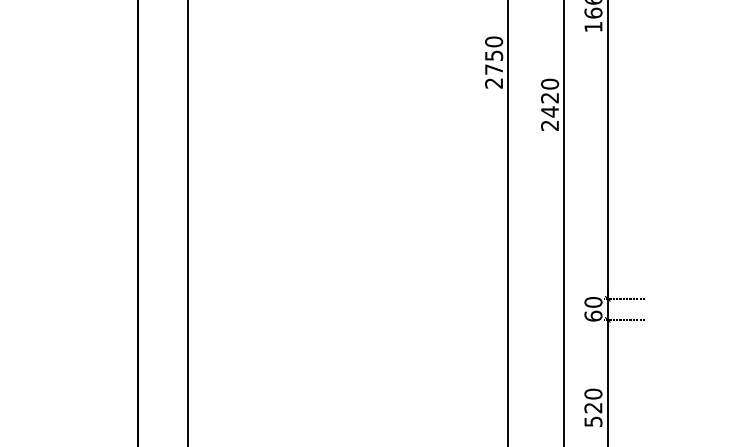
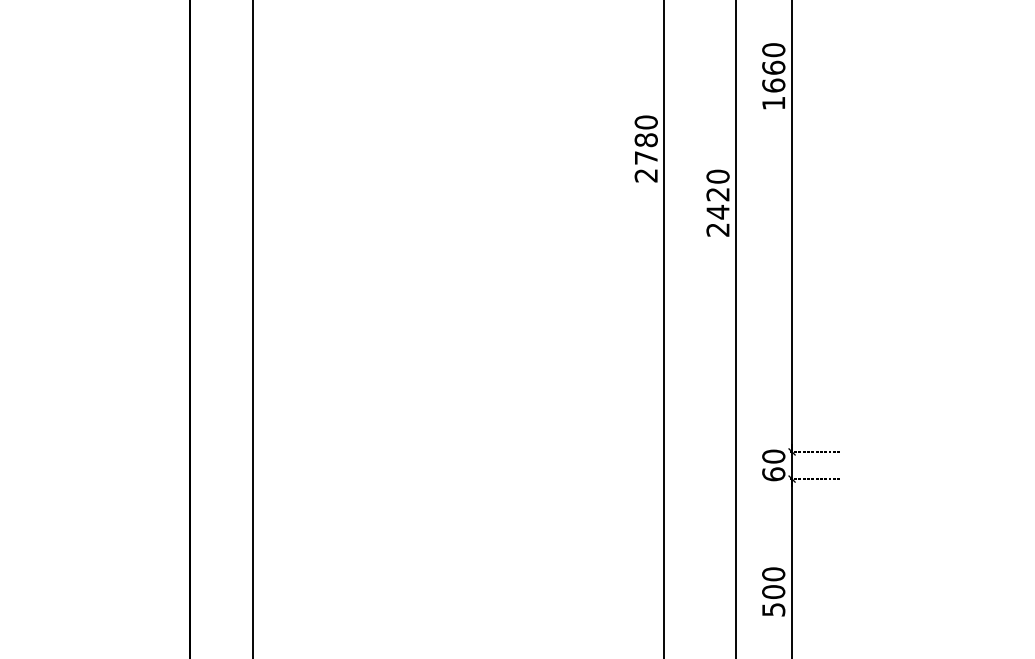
text: (493, 55) -> (645, 140), 2750 -> 2780
text: (593, 407) -> (773, 591), 520 -> 500

